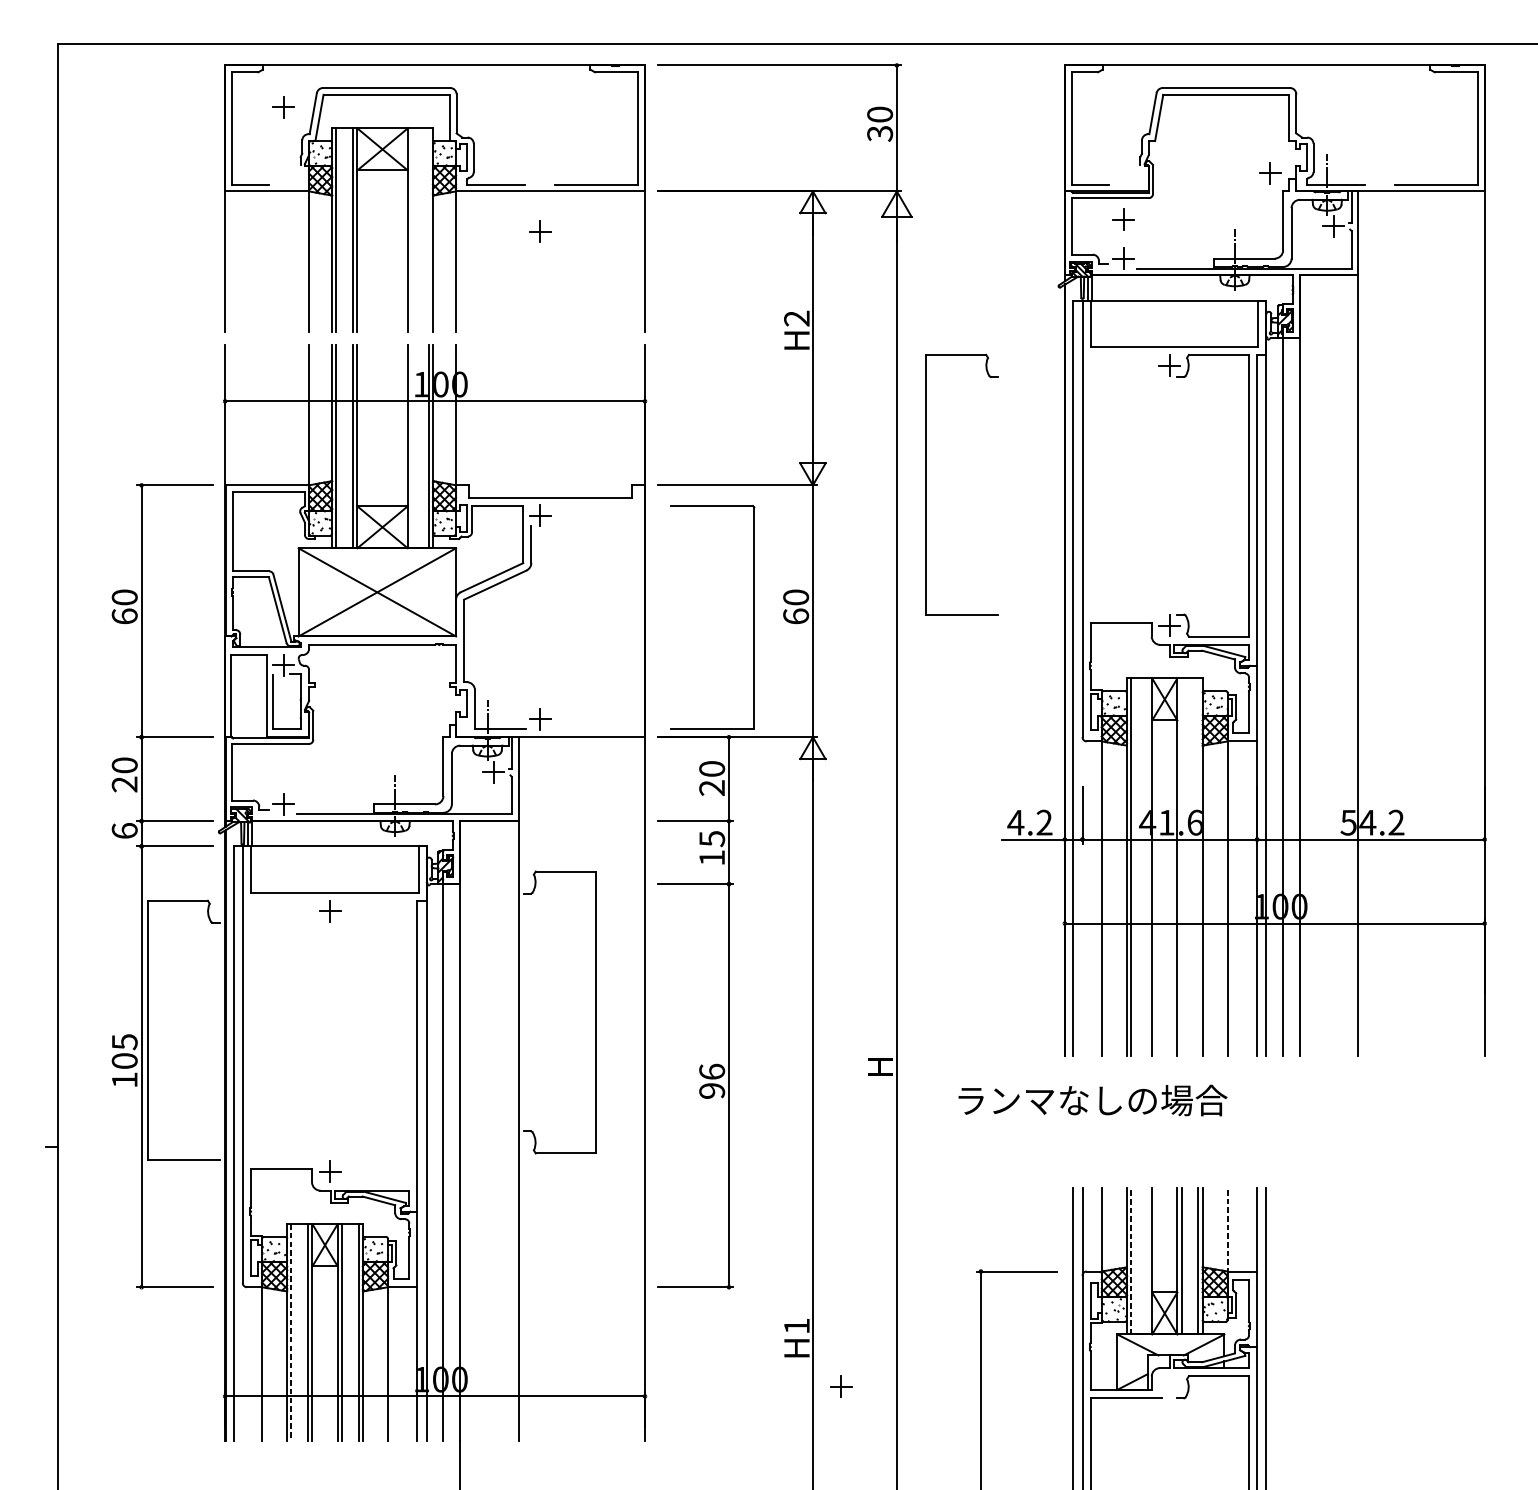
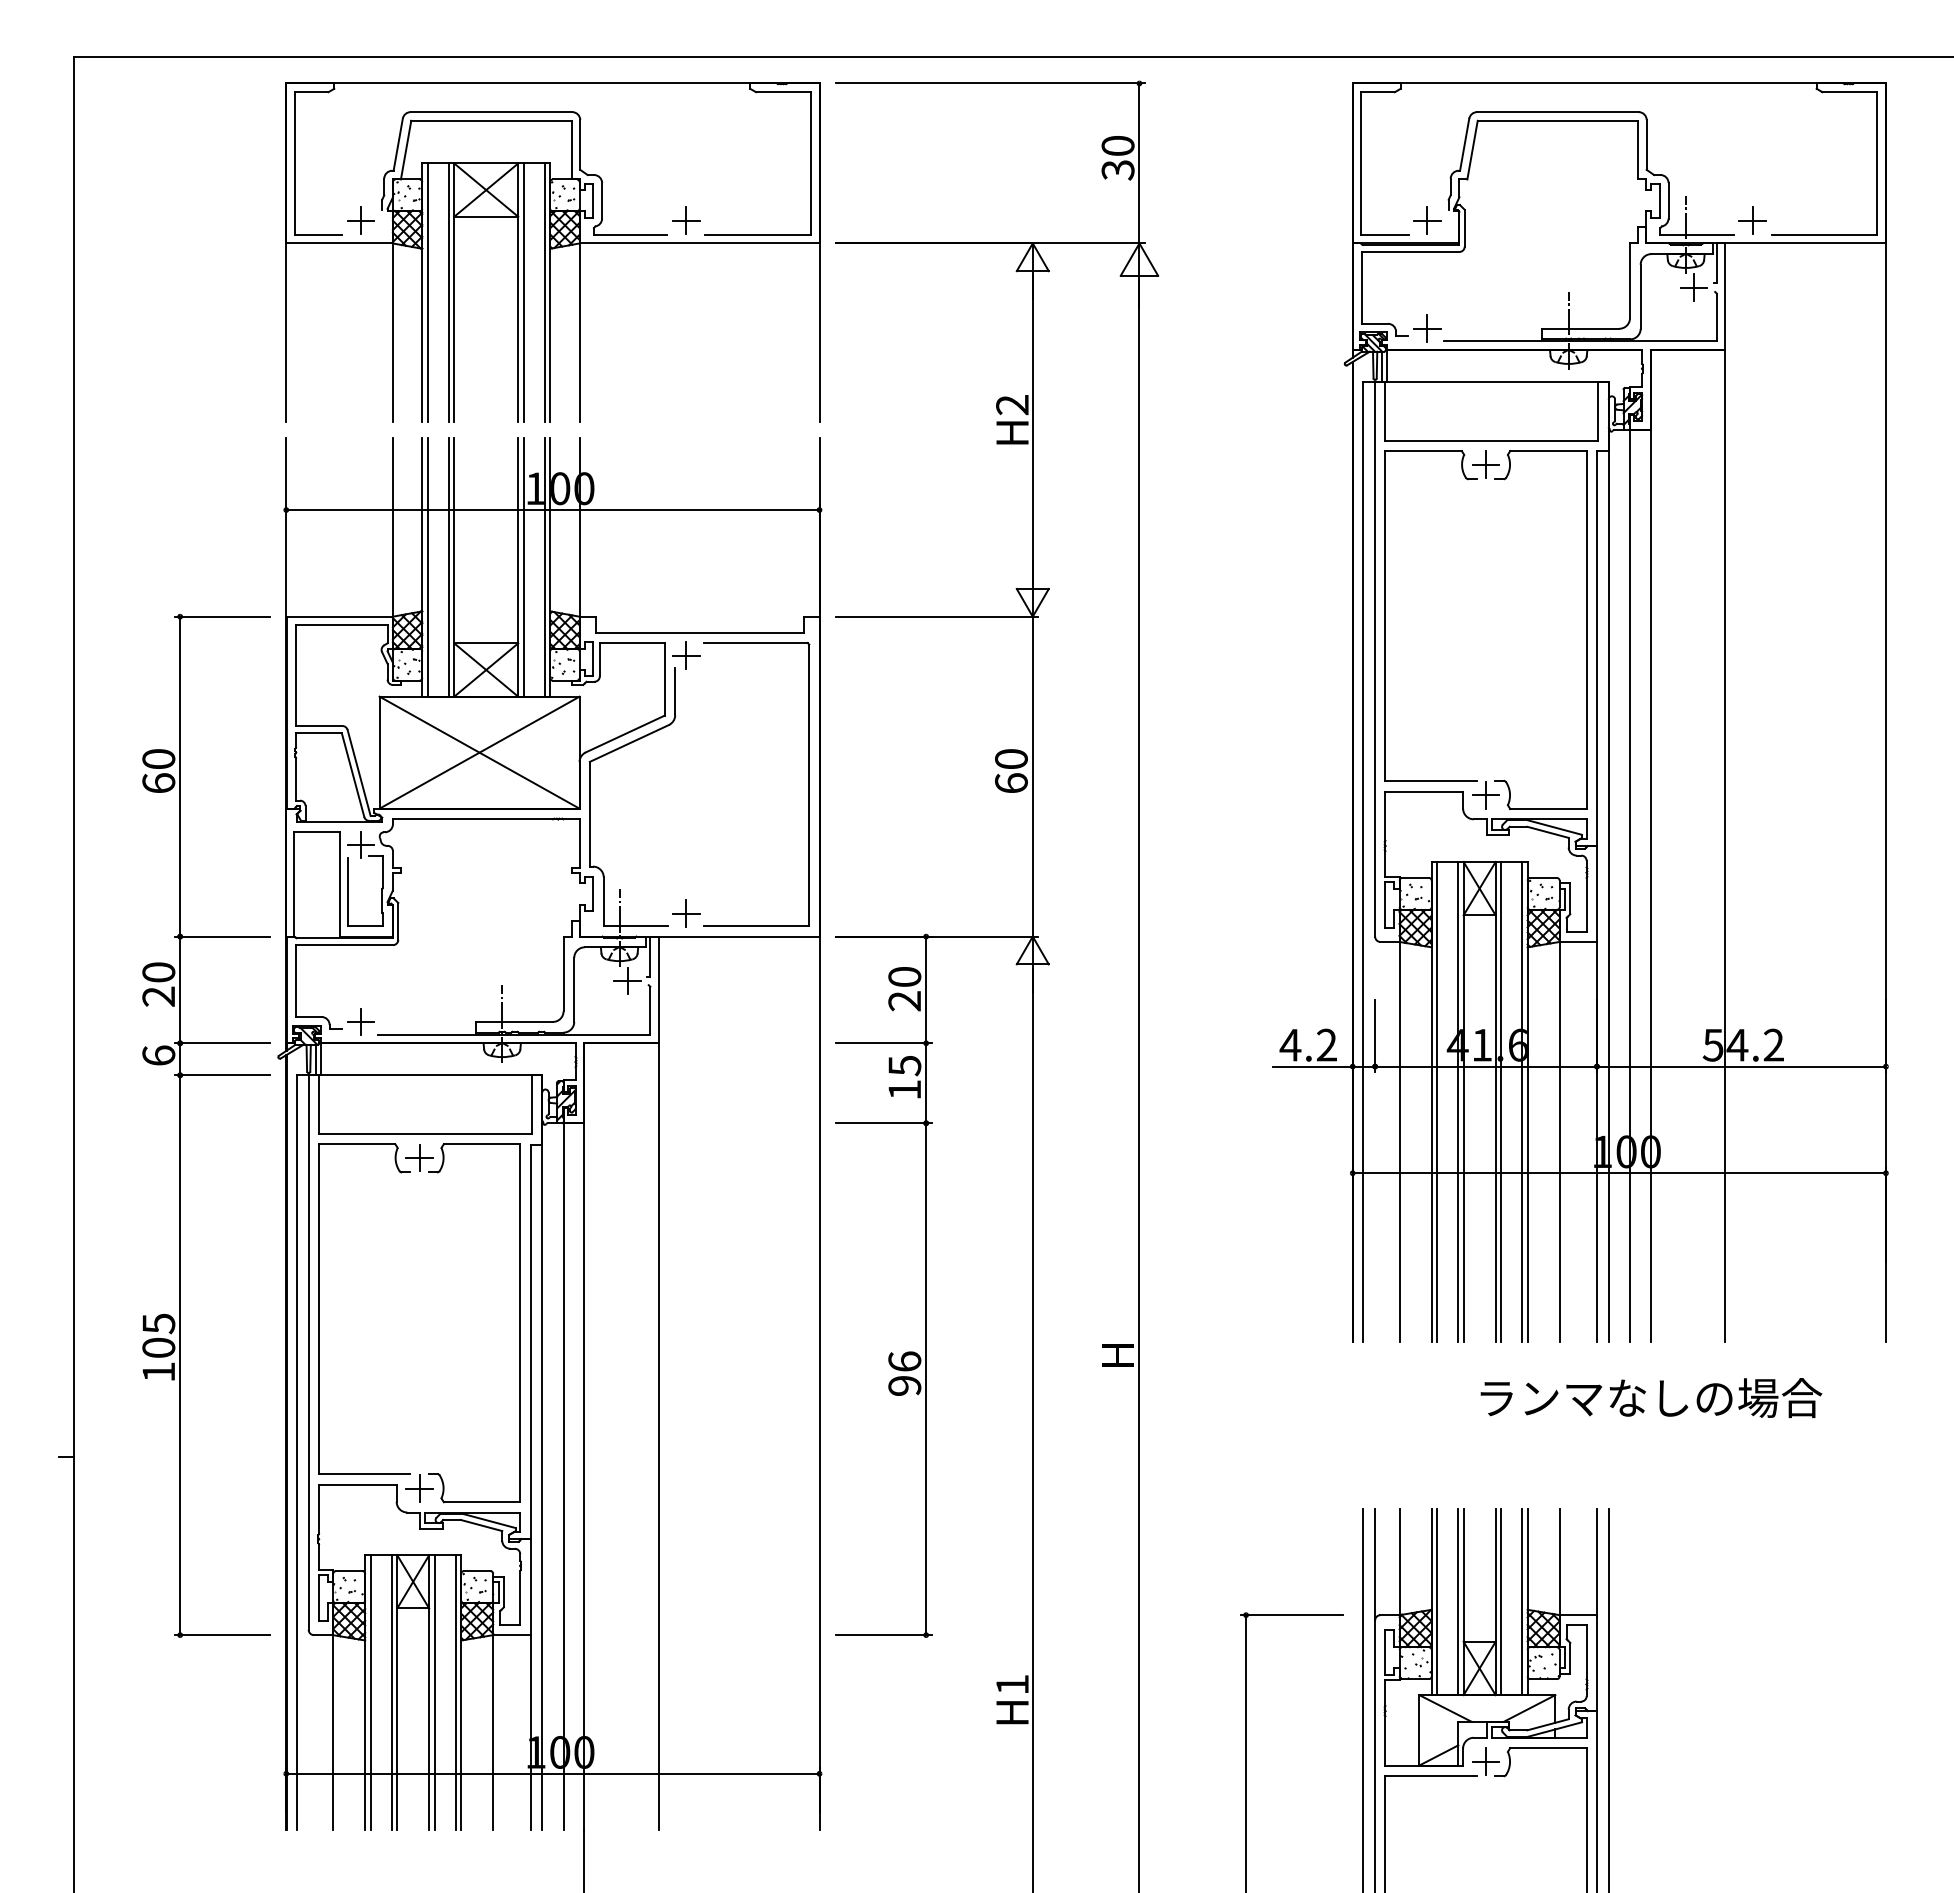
part: (283, 107) -> (360, 220), moved
part: (1270, 173) -> (1752, 220), moved
part: (1123, 219) -> (1427, 220), moved
line: (411, 230) -> (523, 292), added
line: (428, 230) -> (544, 292), added
part: (540, 231) -> (686, 220), moved
line: (411, 446) -> (523, 567), added
part: (926, 484) -> (1385, 615), moved
part: (753, 616) -> (808, 783), moved
line: (1148, 867) -> (1458, 1101), added
line: (1181, 867) -> (1500, 1101), added
line: (1198, 867) -> (1522, 1101), added
part: (595, 1012) -> (519, 1323), moved
part: (148, 1030) -> (319, 1308), moved
text: (1093, 1100) -> (1651, 1397), moved
line: (1227, 1230) -> (1559, 1563), dashed -> solid
line: (1130, 1260) -> (1436, 1601), dashed -> solid
line: (1148, 1260) -> (1458, 1601), added
line: (291, 1332) -> (370, 1692), dashed -> solid
part: (841, 1386) -> (1485, 1761), moved

